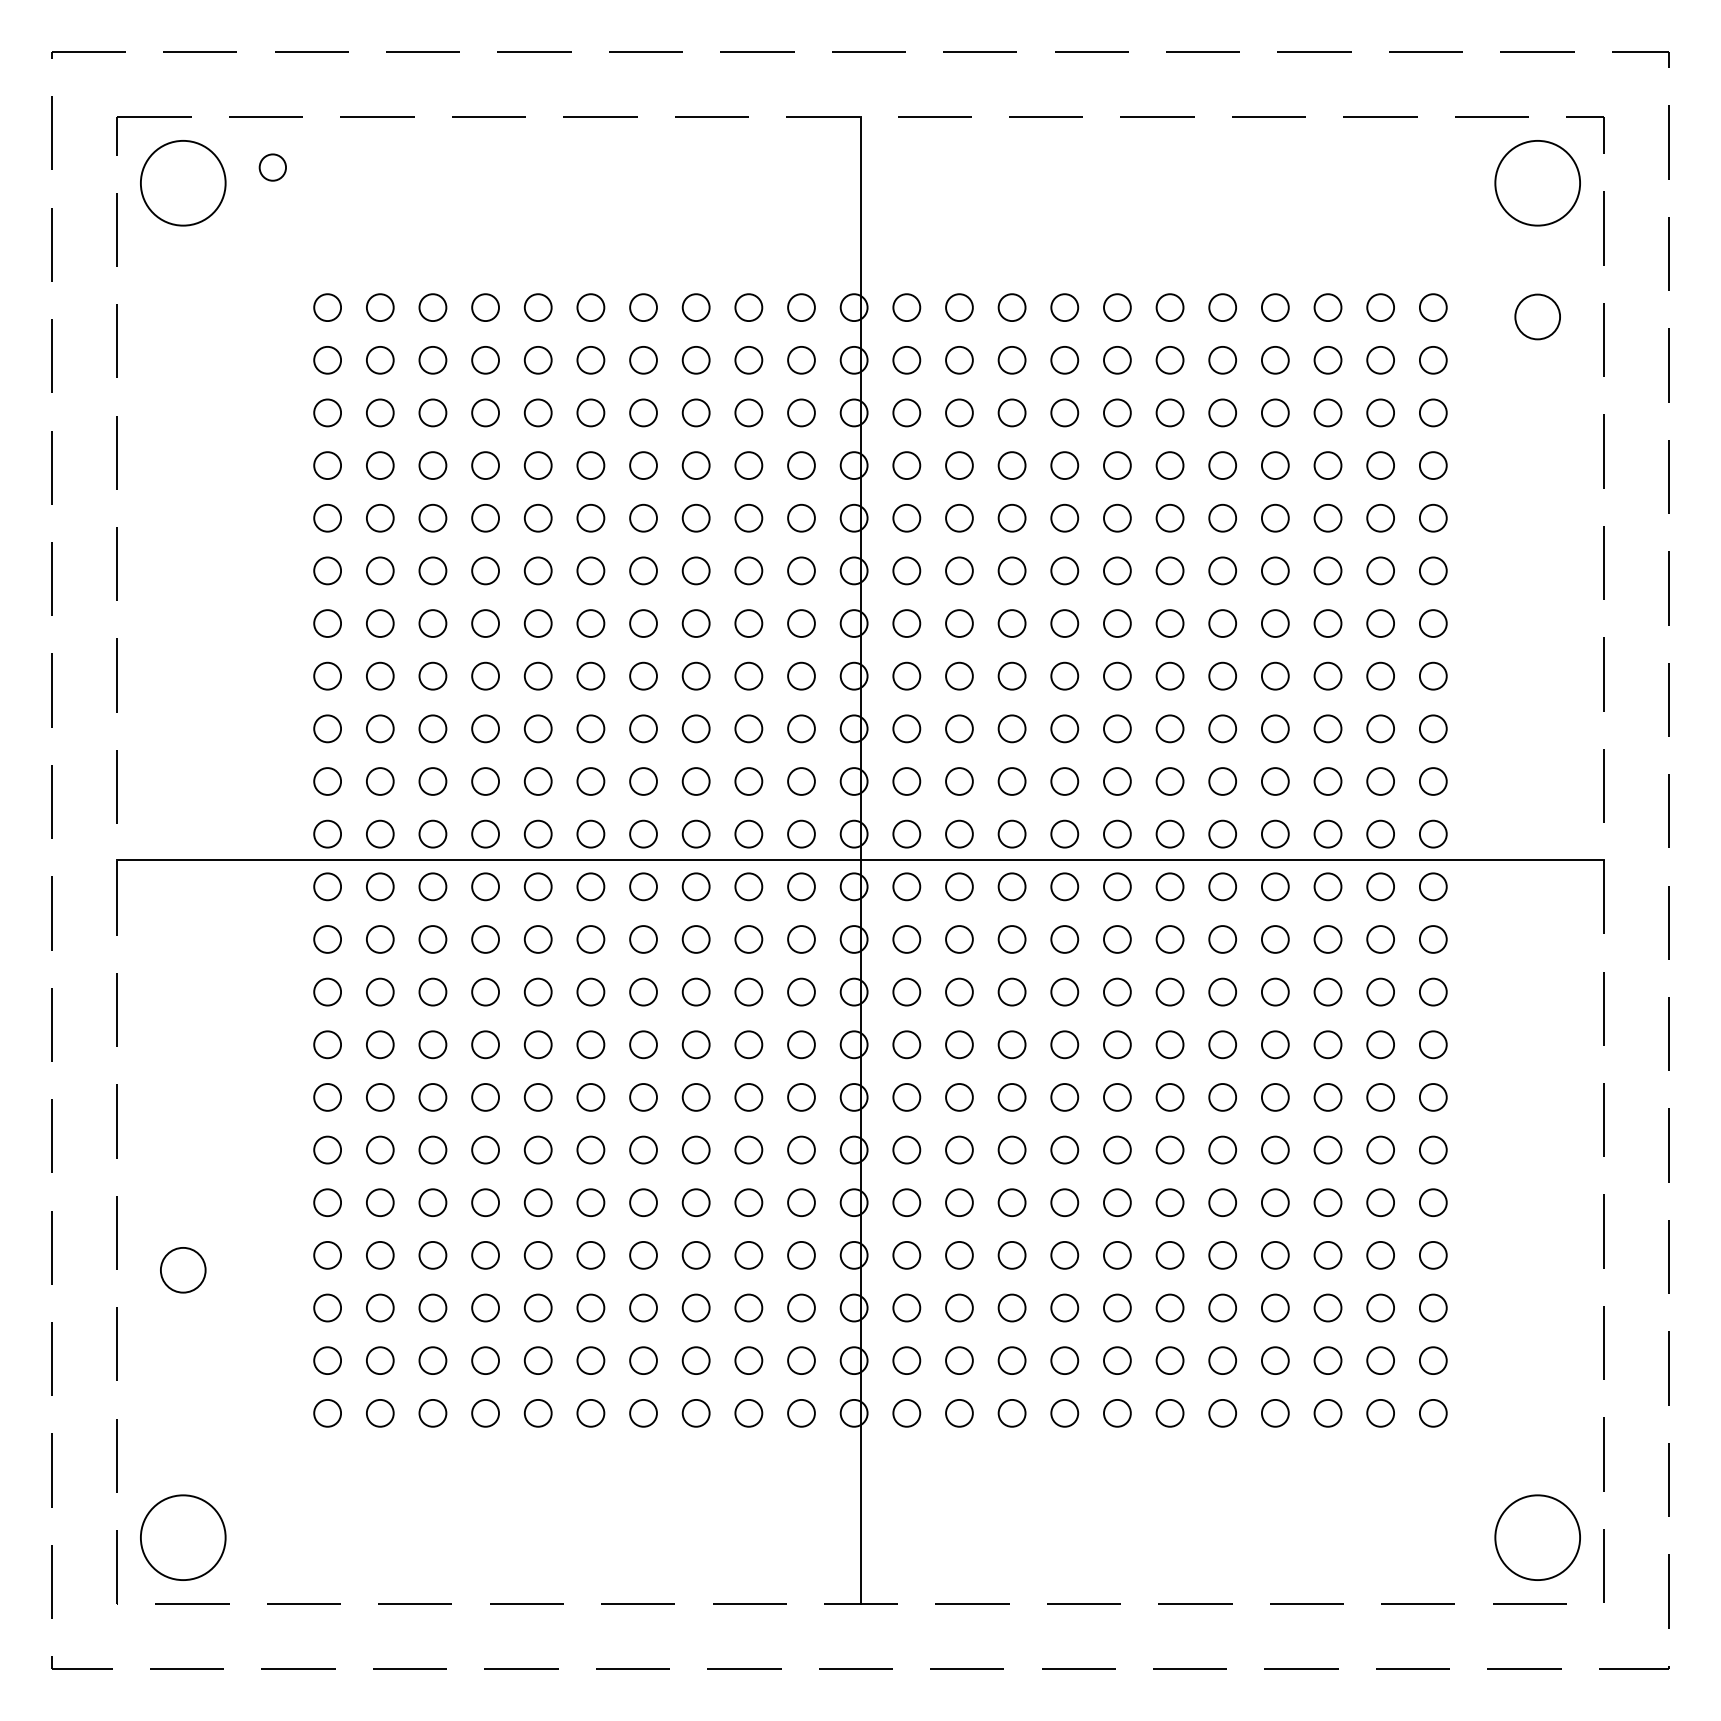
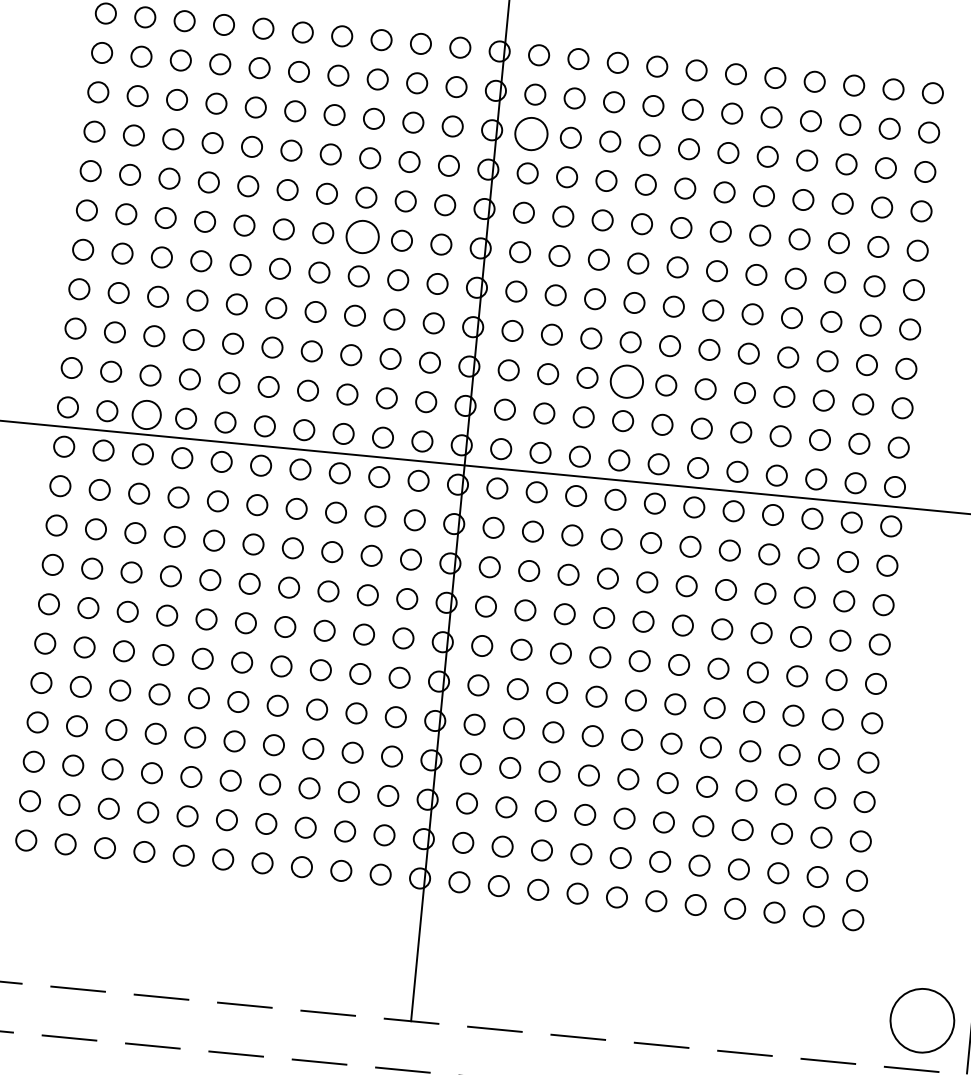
circle: (906, 412) -> (531, 133), size x1.6
circle: (695, 570) -> (362, 236), size x1.6
circle: (1064, 728) -> (626, 381), size x1.6
circle: (432, 833) -> (146, 414), size x1.4

